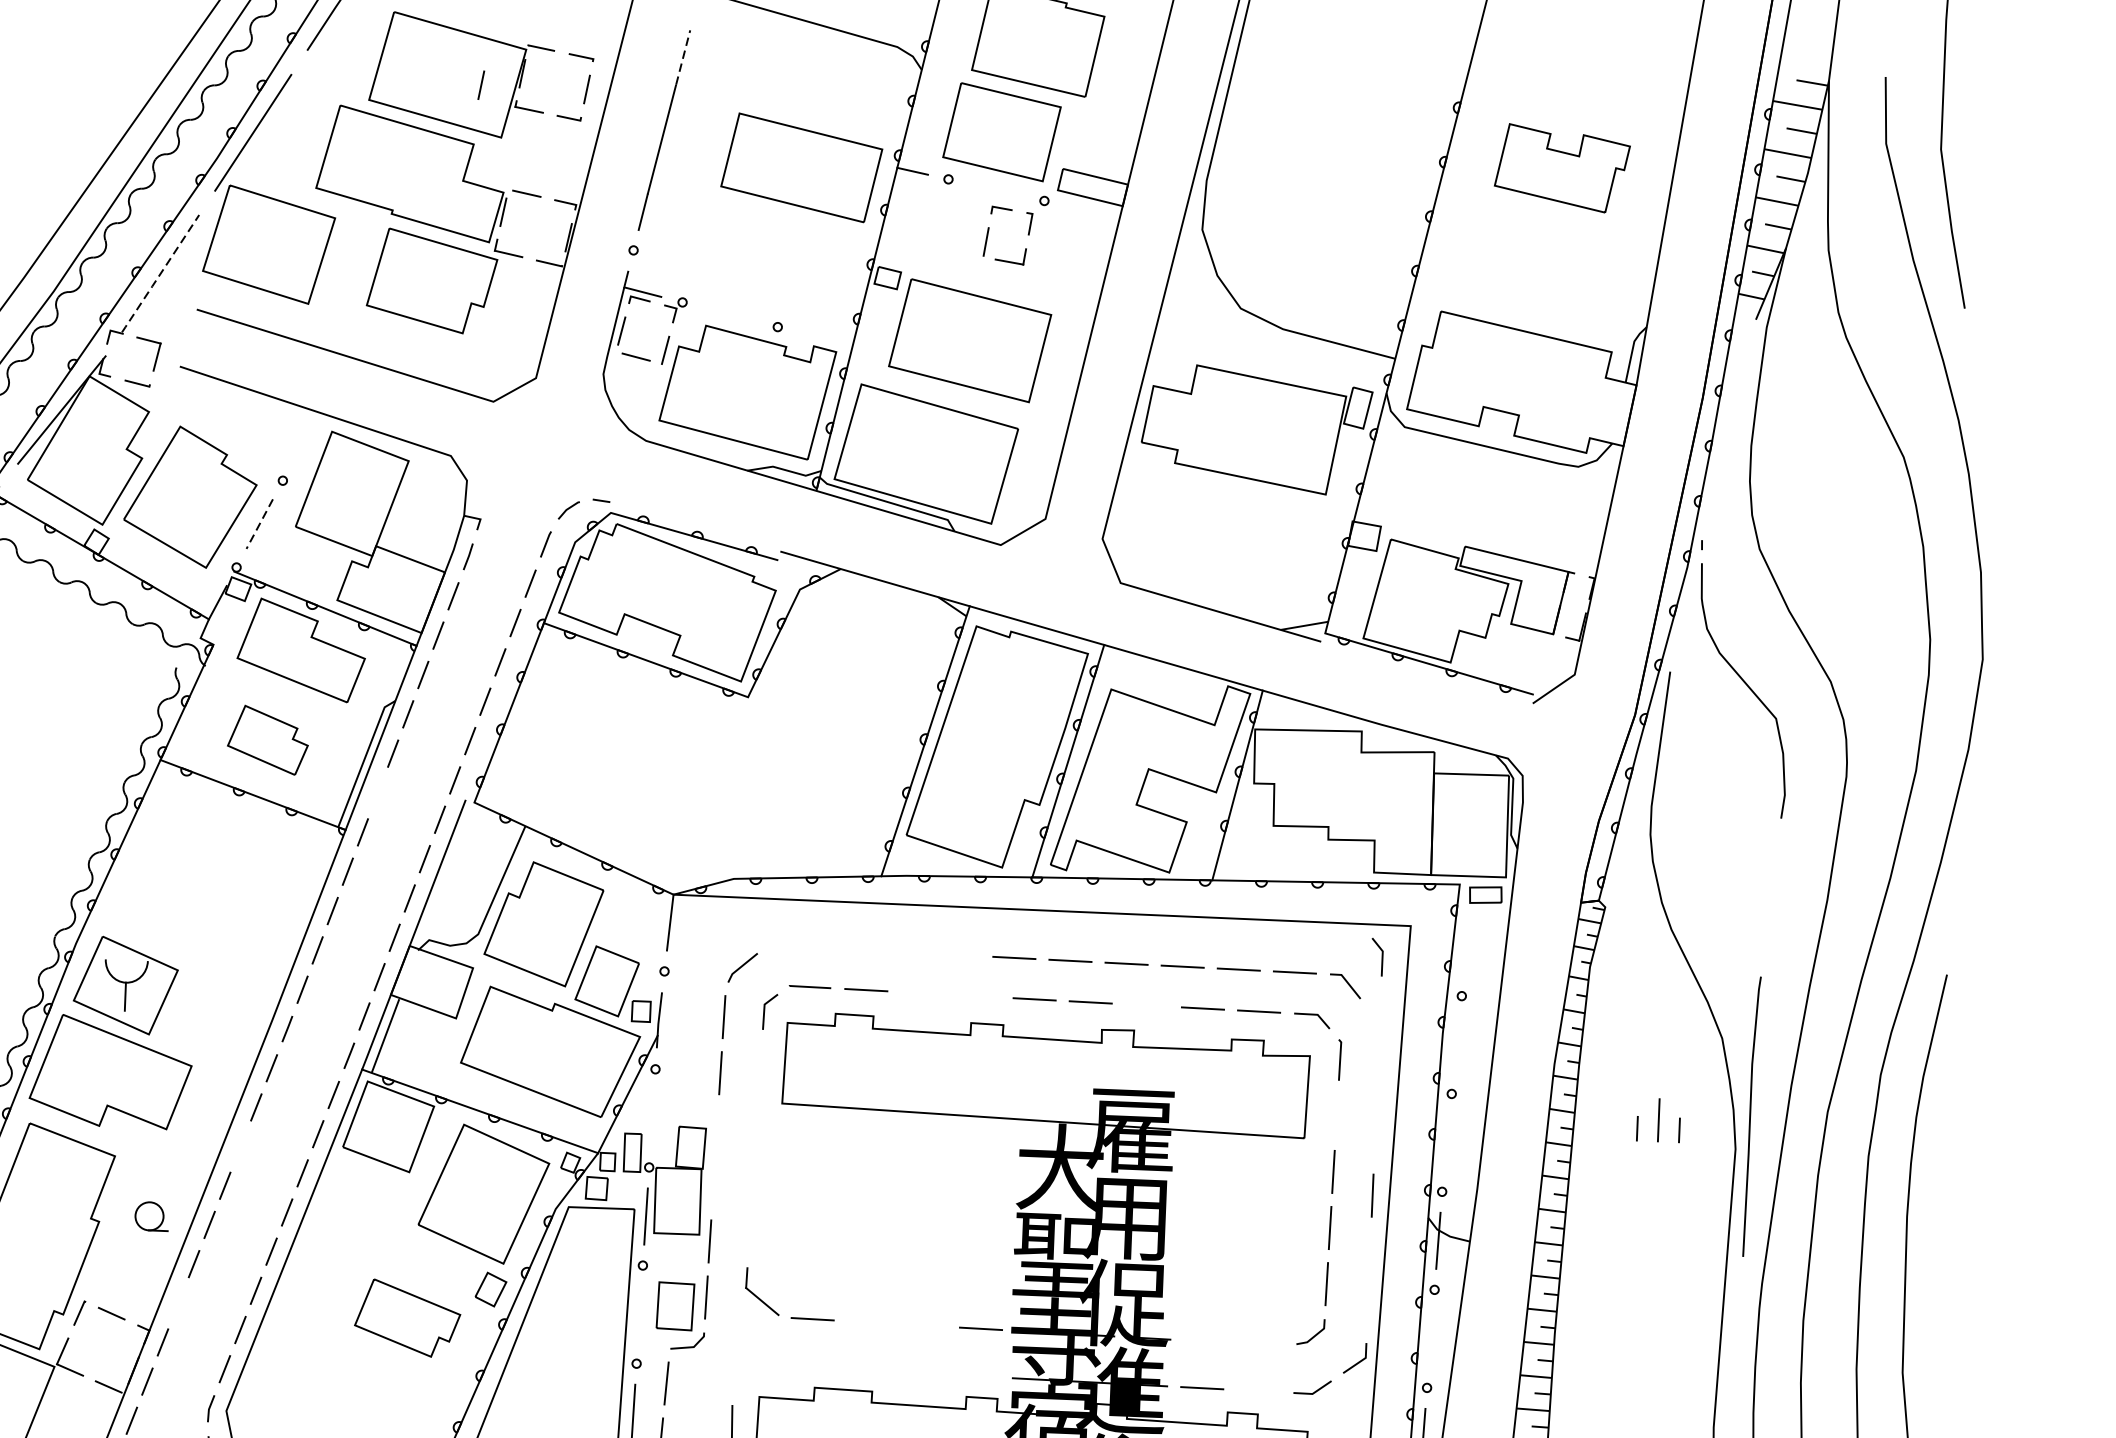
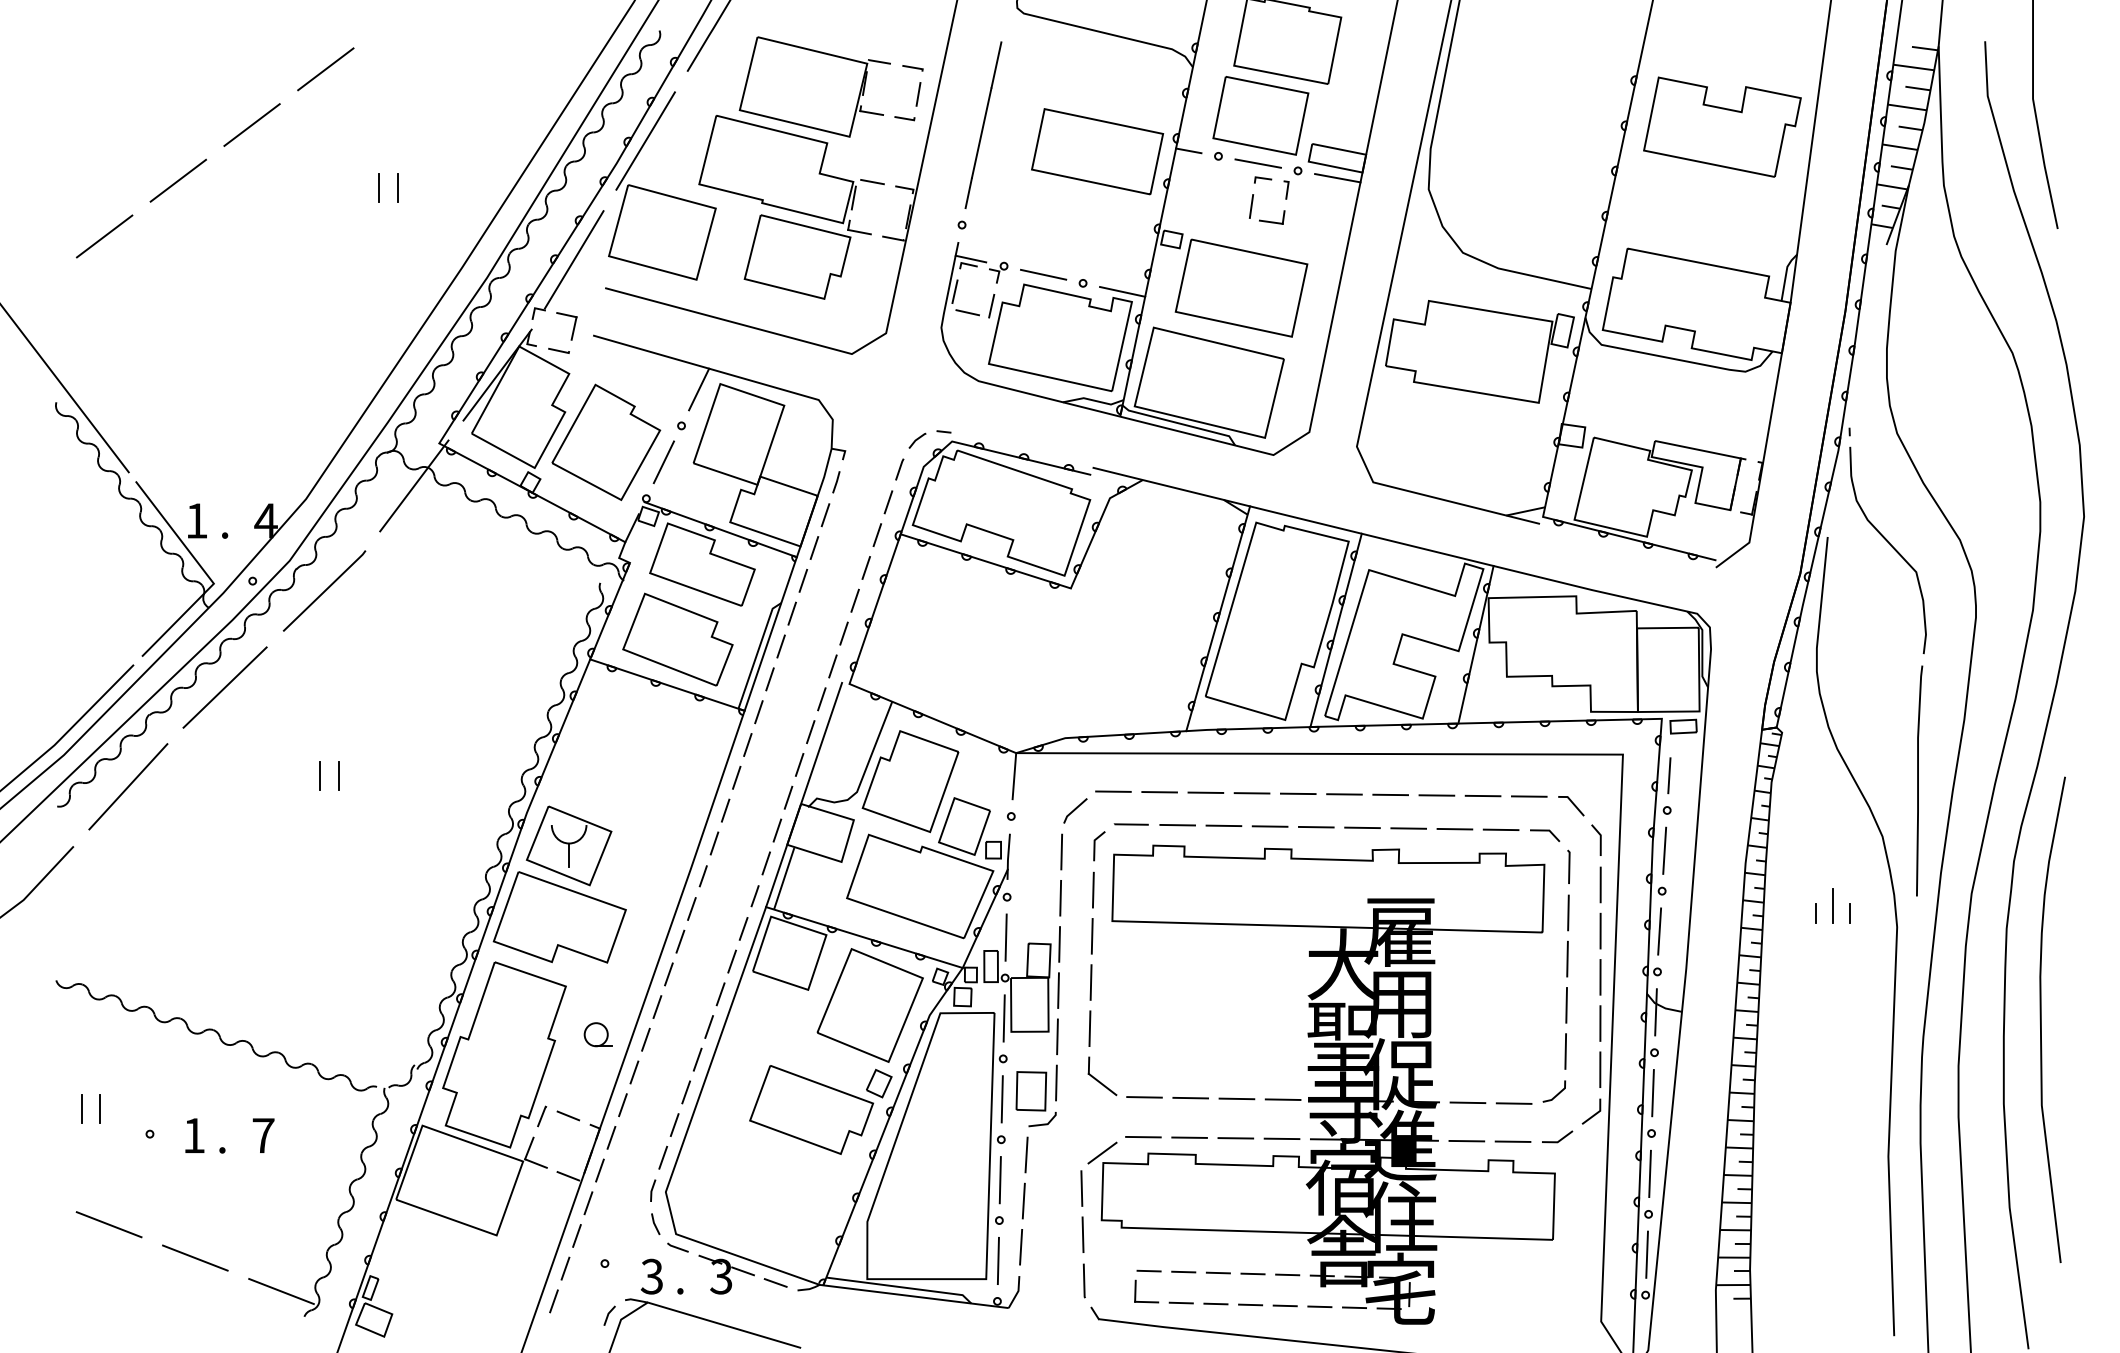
line: (683, 56) -> (996, 64), dashed -> solid
line: (481, 85) -> (831, 94), removed
part: (1562, 167) -> (1722, 126), size x1.43
line: (995, 189) -> (1257, 163), added
line: (1092, 212) -> (1337, 178), added
line: (159, 274) -> (573, 260), dashed -> solid
line: (730, 314) -> (1043, 274), added
line: (825, 338) -> (1122, 291), added
line: (306, 437) -> (699, 389), added
line: (259, 524) -> (663, 462), dashed -> solid
part: (267, 740) -> (677, 639), size x1.67
line: (377, 793) -> (769, 679), added
line: (789, 946) -> (1113, 791), added
line: (845, 949) -> (1159, 792), added
line: (901, 951) -> (1205, 792), added
line: (1466, 953) -> (1669, 775), added
line: (957, 955) -> (1251, 793), added
line: (1381, 956) -> (1599, 839), moved
line: (921, 992) -> (1223, 825), added
line: (977, 996) -> (1269, 826), added
line: (1146, 1005) -> (1408, 828), added
line: (1456, 1044) -> (1664, 850), added
line: (759, 1064) -> (1092, 889), added
line: (1377, 1082) -> (1600, 884), added
line: (1336, 1115) -> (1568, 912), added
line: (1750, 1116) -> (1918, 780), moved
line: (651, 1118) -> (1005, 937), added
line: (756, 1121) -> (1091, 936), added
line: (716, 1129) -> (1059, 944), added
line: (1374, 1138) -> (1600, 930), added
line: (1446, 1142) -> (1659, 931), added
line: (240, 1146) -> (668, 974), added
line: (752, 1177) -> (1090, 982), added
line: (713, 1185) -> (1058, 990), added
line: (749, 1232) -> (1089, 1028), added
line: (1370, 1251) -> (1600, 1023), added
line: (177, 1303) -> (622, 1105), added
line: (1368, 1307) -> (1600, 1069), added
line: (638, 1314) -> (1001, 1099), added
part: (407, 1317) -> (811, 1109), size x1.43
line: (868, 1321) -> (1190, 1097), added
line: (924, 1325) -> (1236, 1098), added
line: (1430, 1339) -> (1652, 1093), added
line: (1204, 1341) -> (1467, 1102), added
line: (1260, 1344) -> (1513, 1103), added
line: (809, 1366) -> (1143, 1136), added
line: (865, 1370) -> (1189, 1137), added
line: (921, 1373) -> (1235, 1138), added
line: (977, 1375) -> (1281, 1138), added
line: (758, 1384) -> (1102, 1152), added
line: (1257, 1390) -> (1512, 1141), added

